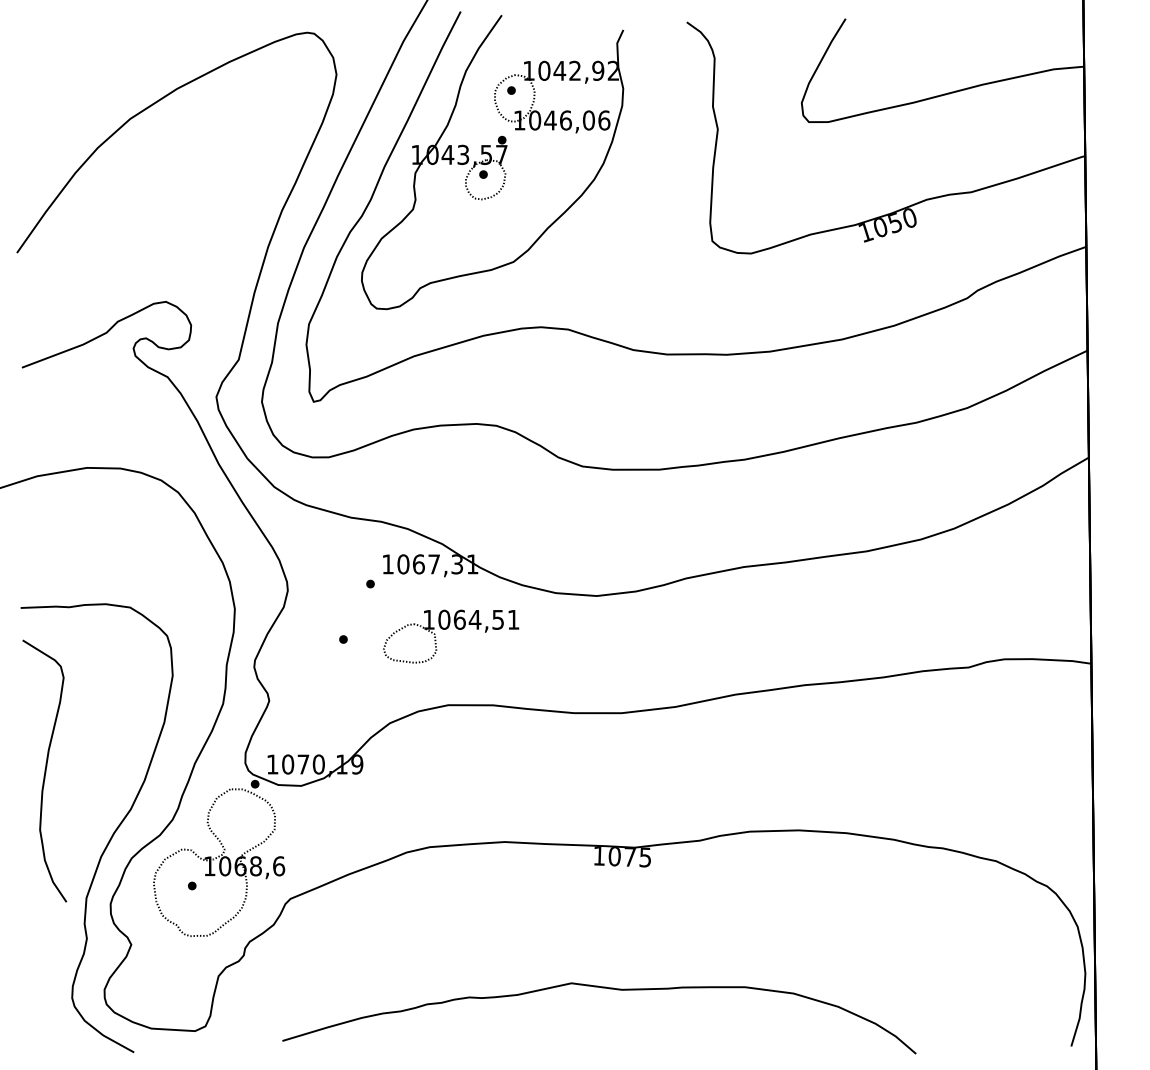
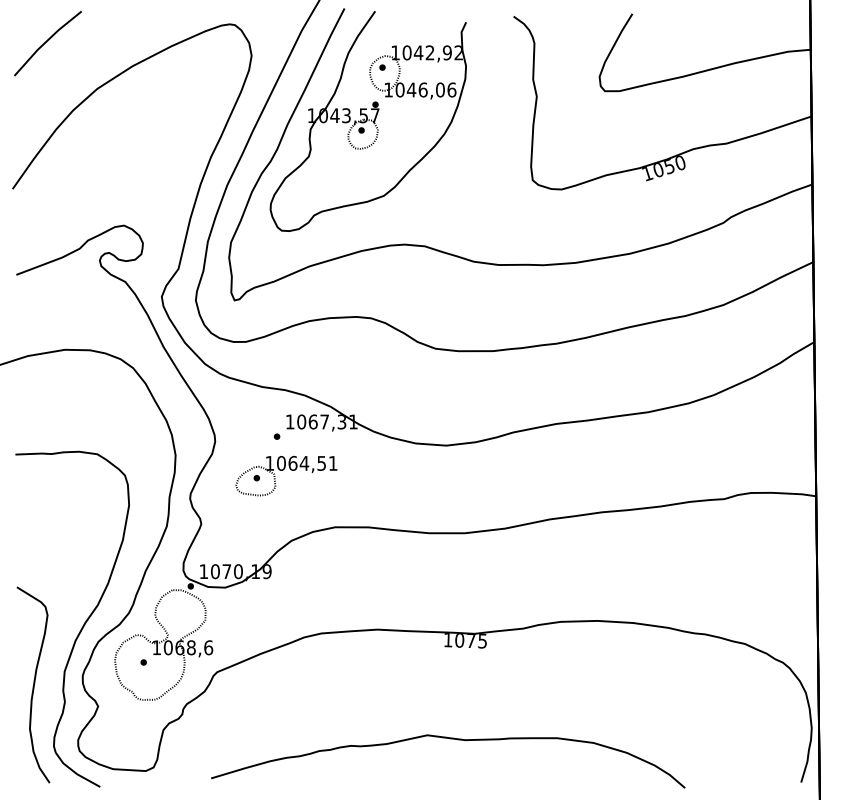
line: (63, 55) -> (47, 41), added
part: (448, 628) -> (284, 469), moved
curve: (44, 770) -> (33, 684), moved

